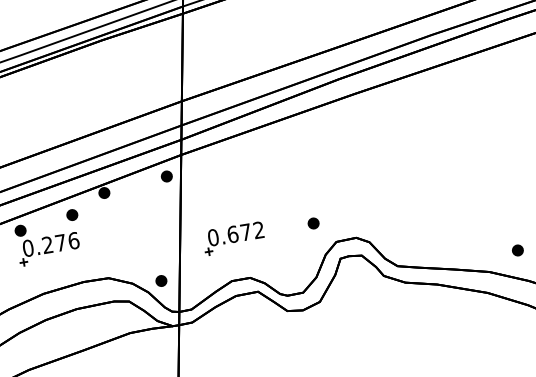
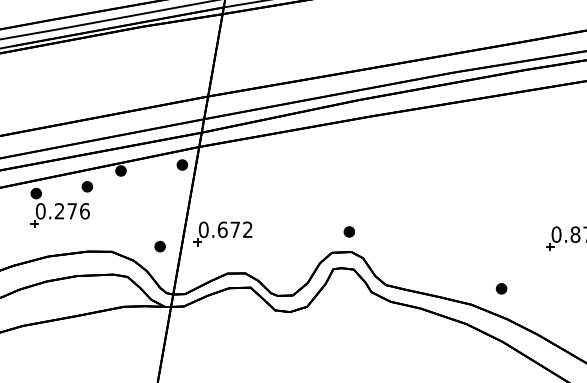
part: (313, 223) -> (349, 231), moved
part: (233, 238) -> (222, 233), moved
part: (160, 280) -> (159, 246), moved

